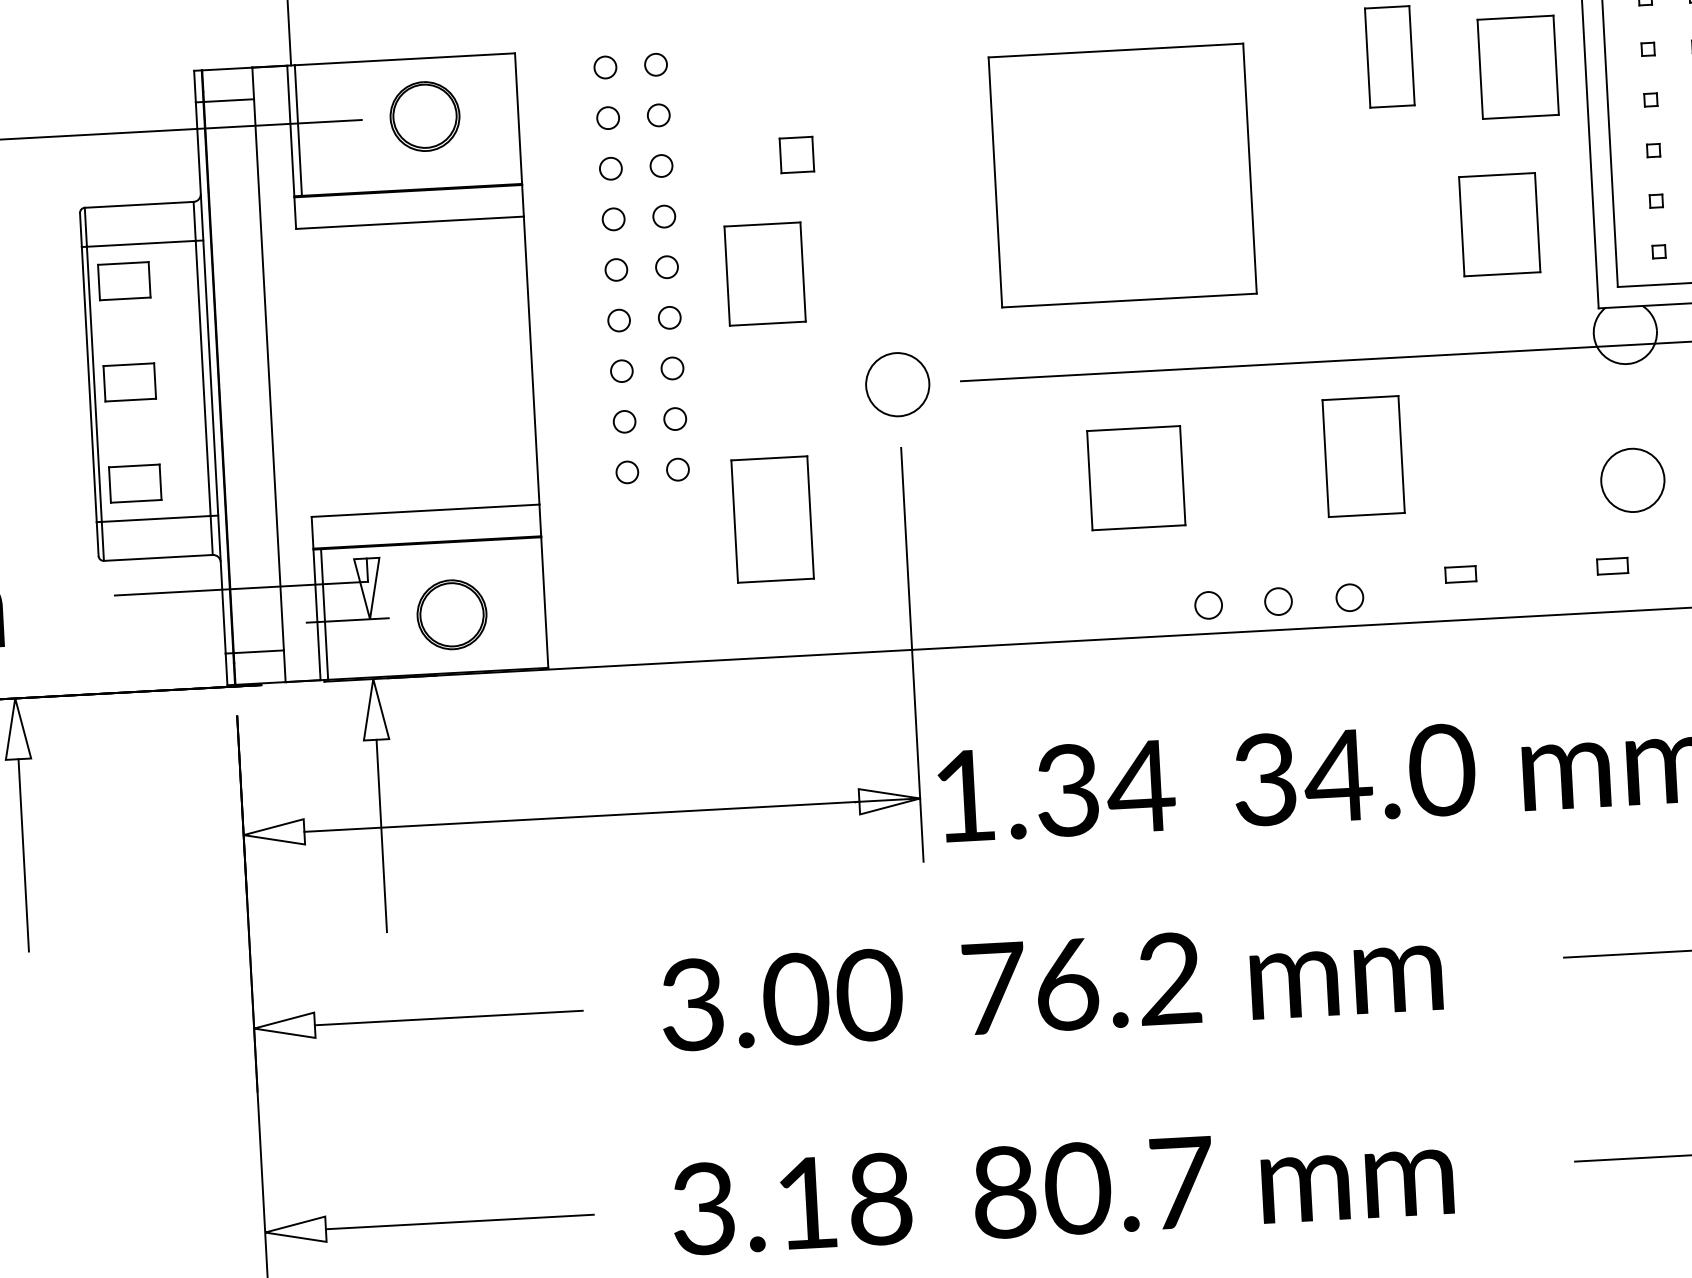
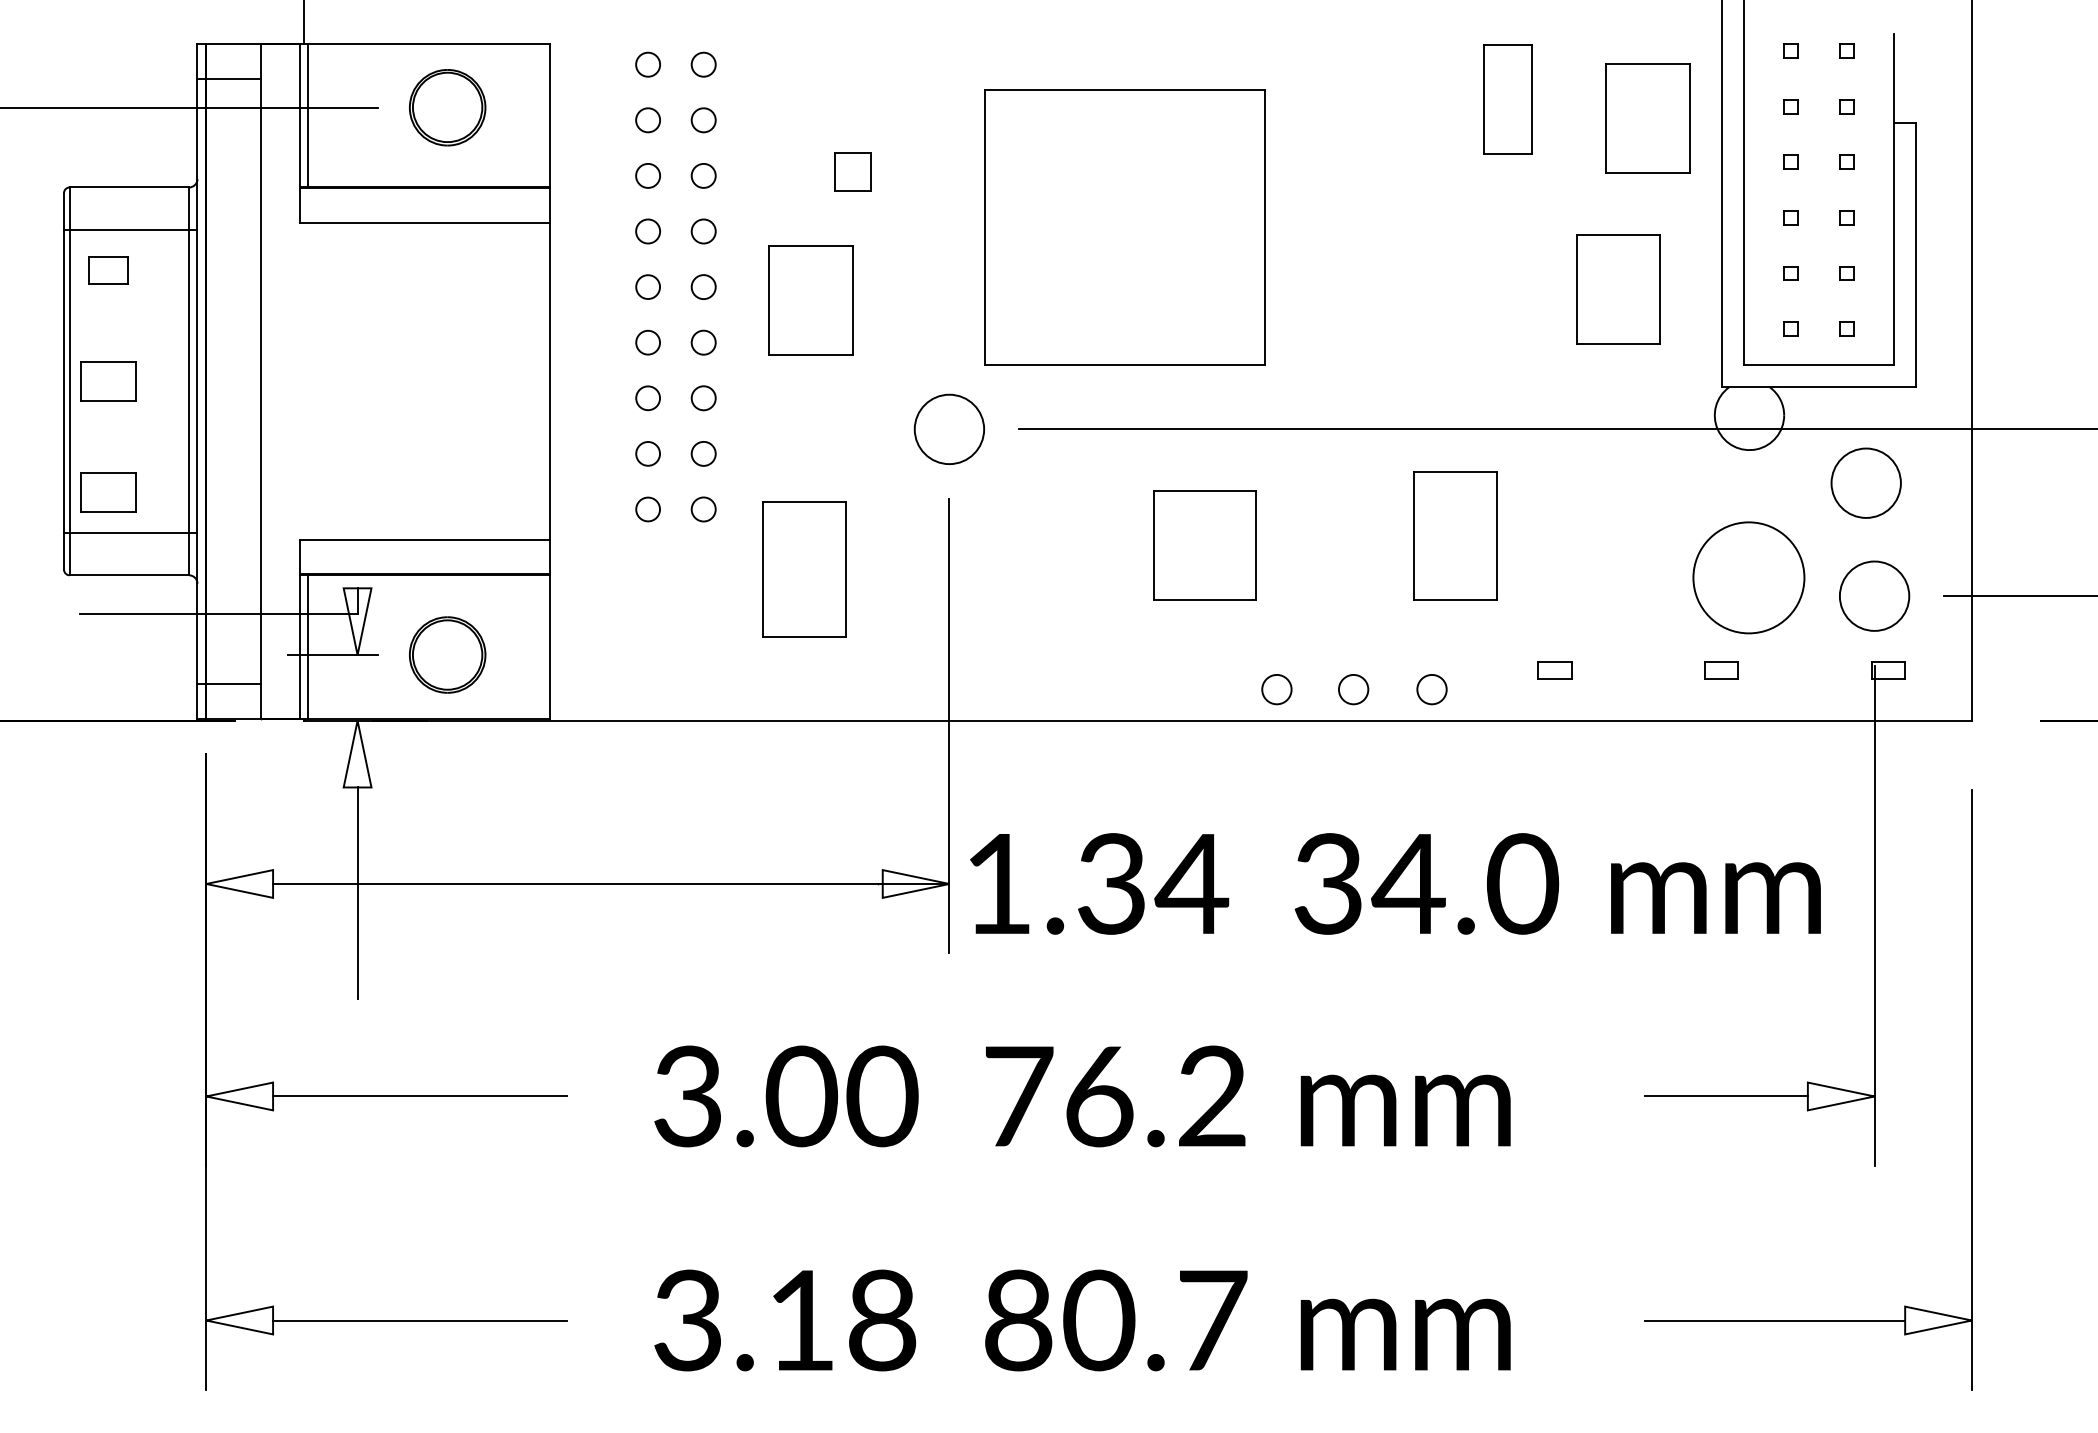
part: (1122, 175) -> (1124, 227), moved
part: (124, 281) -> (108, 270), size x0.7
circle: (1632, 480) -> (1748, 577), size x1.6

